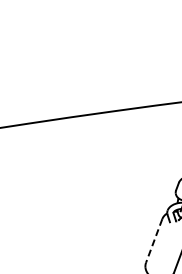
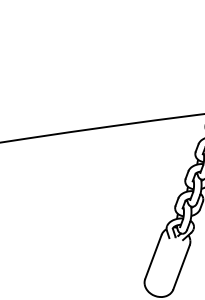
line: (154, 241) -> (153, 257), dashed -> solid

